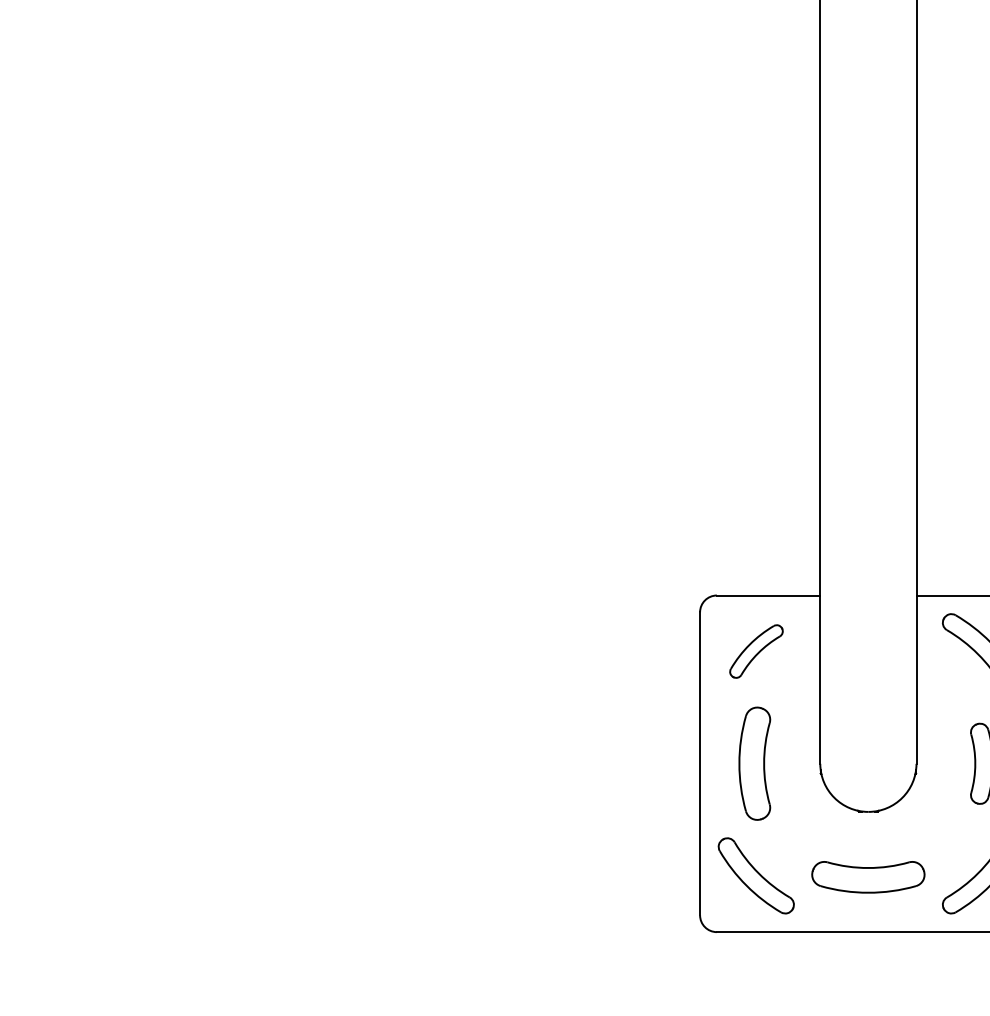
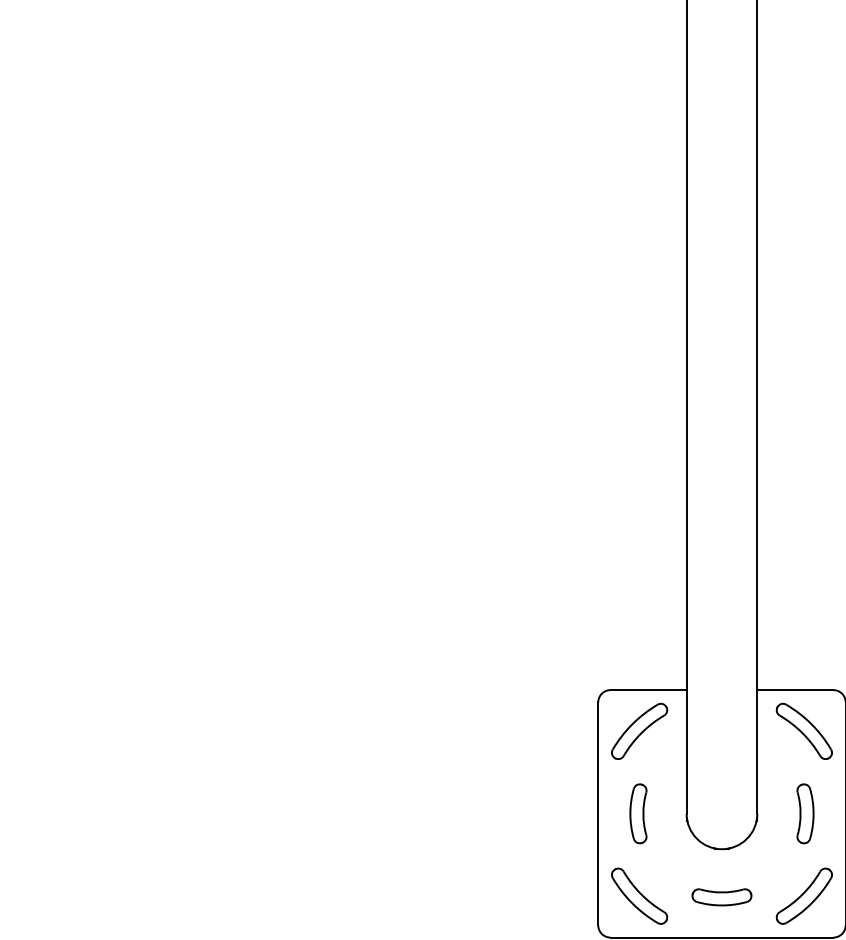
part: (756, 650) -> (639, 730), size x1.43
part: (754, 763) -> (638, 813), size x0.71
part: (867, 877) -> (721, 897), size x0.71

